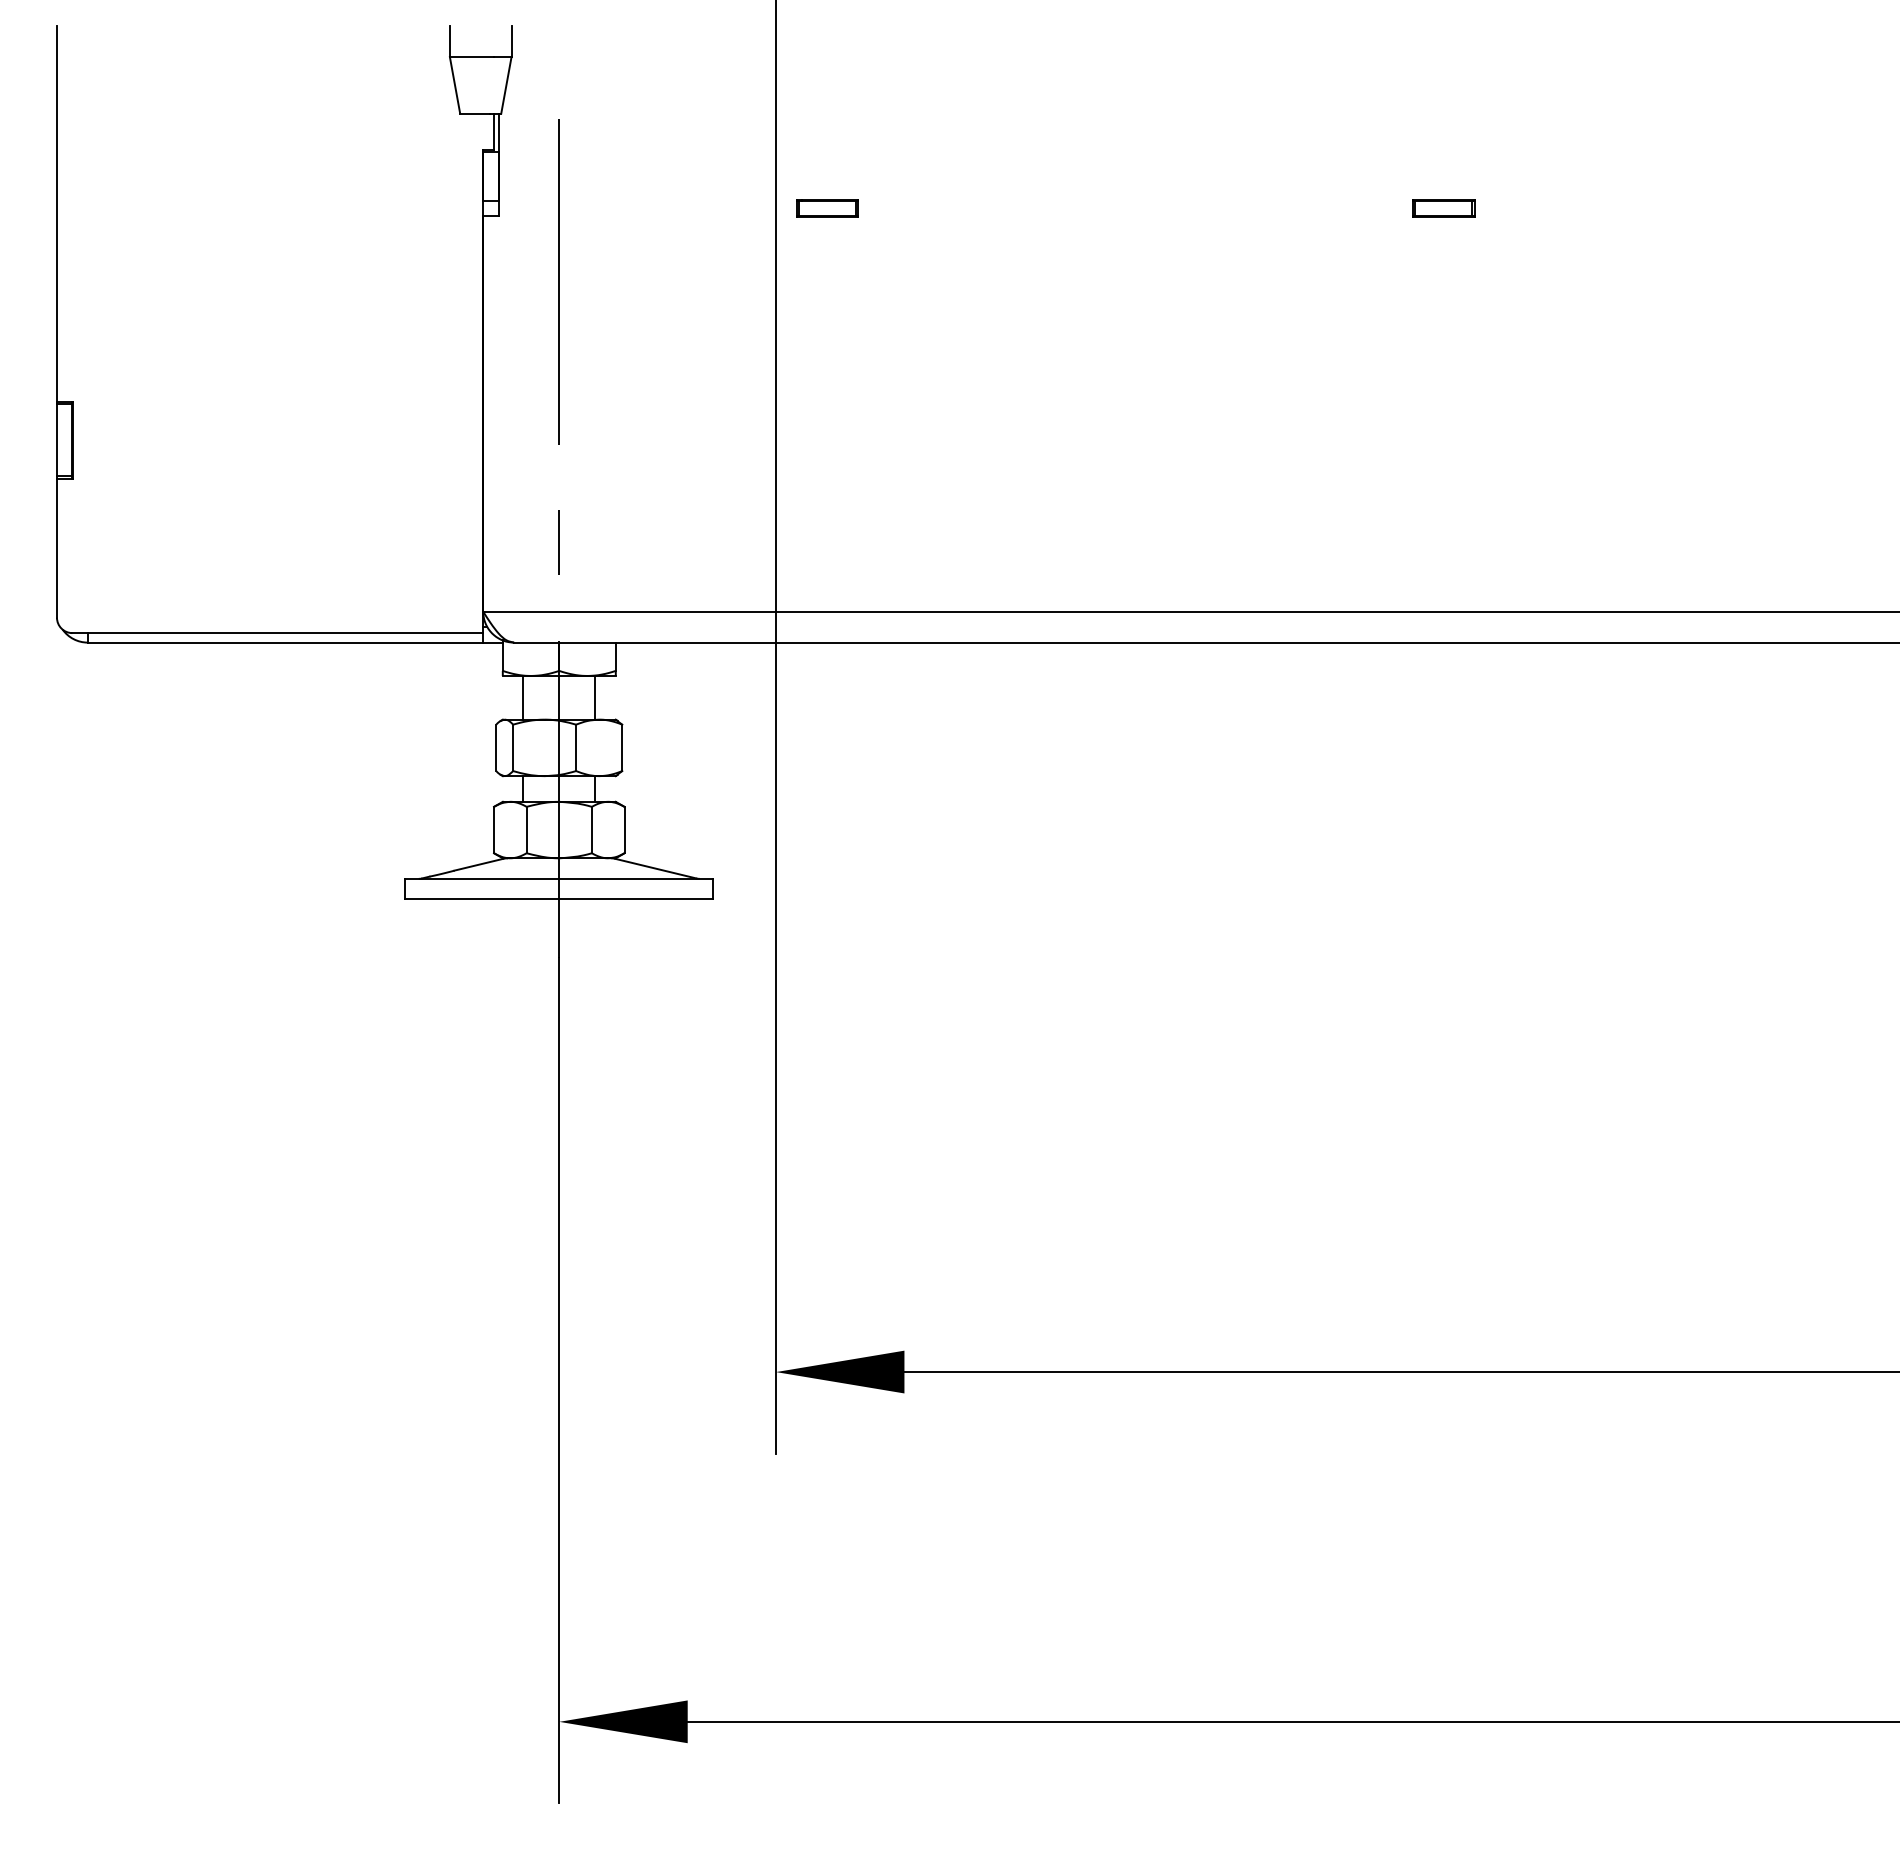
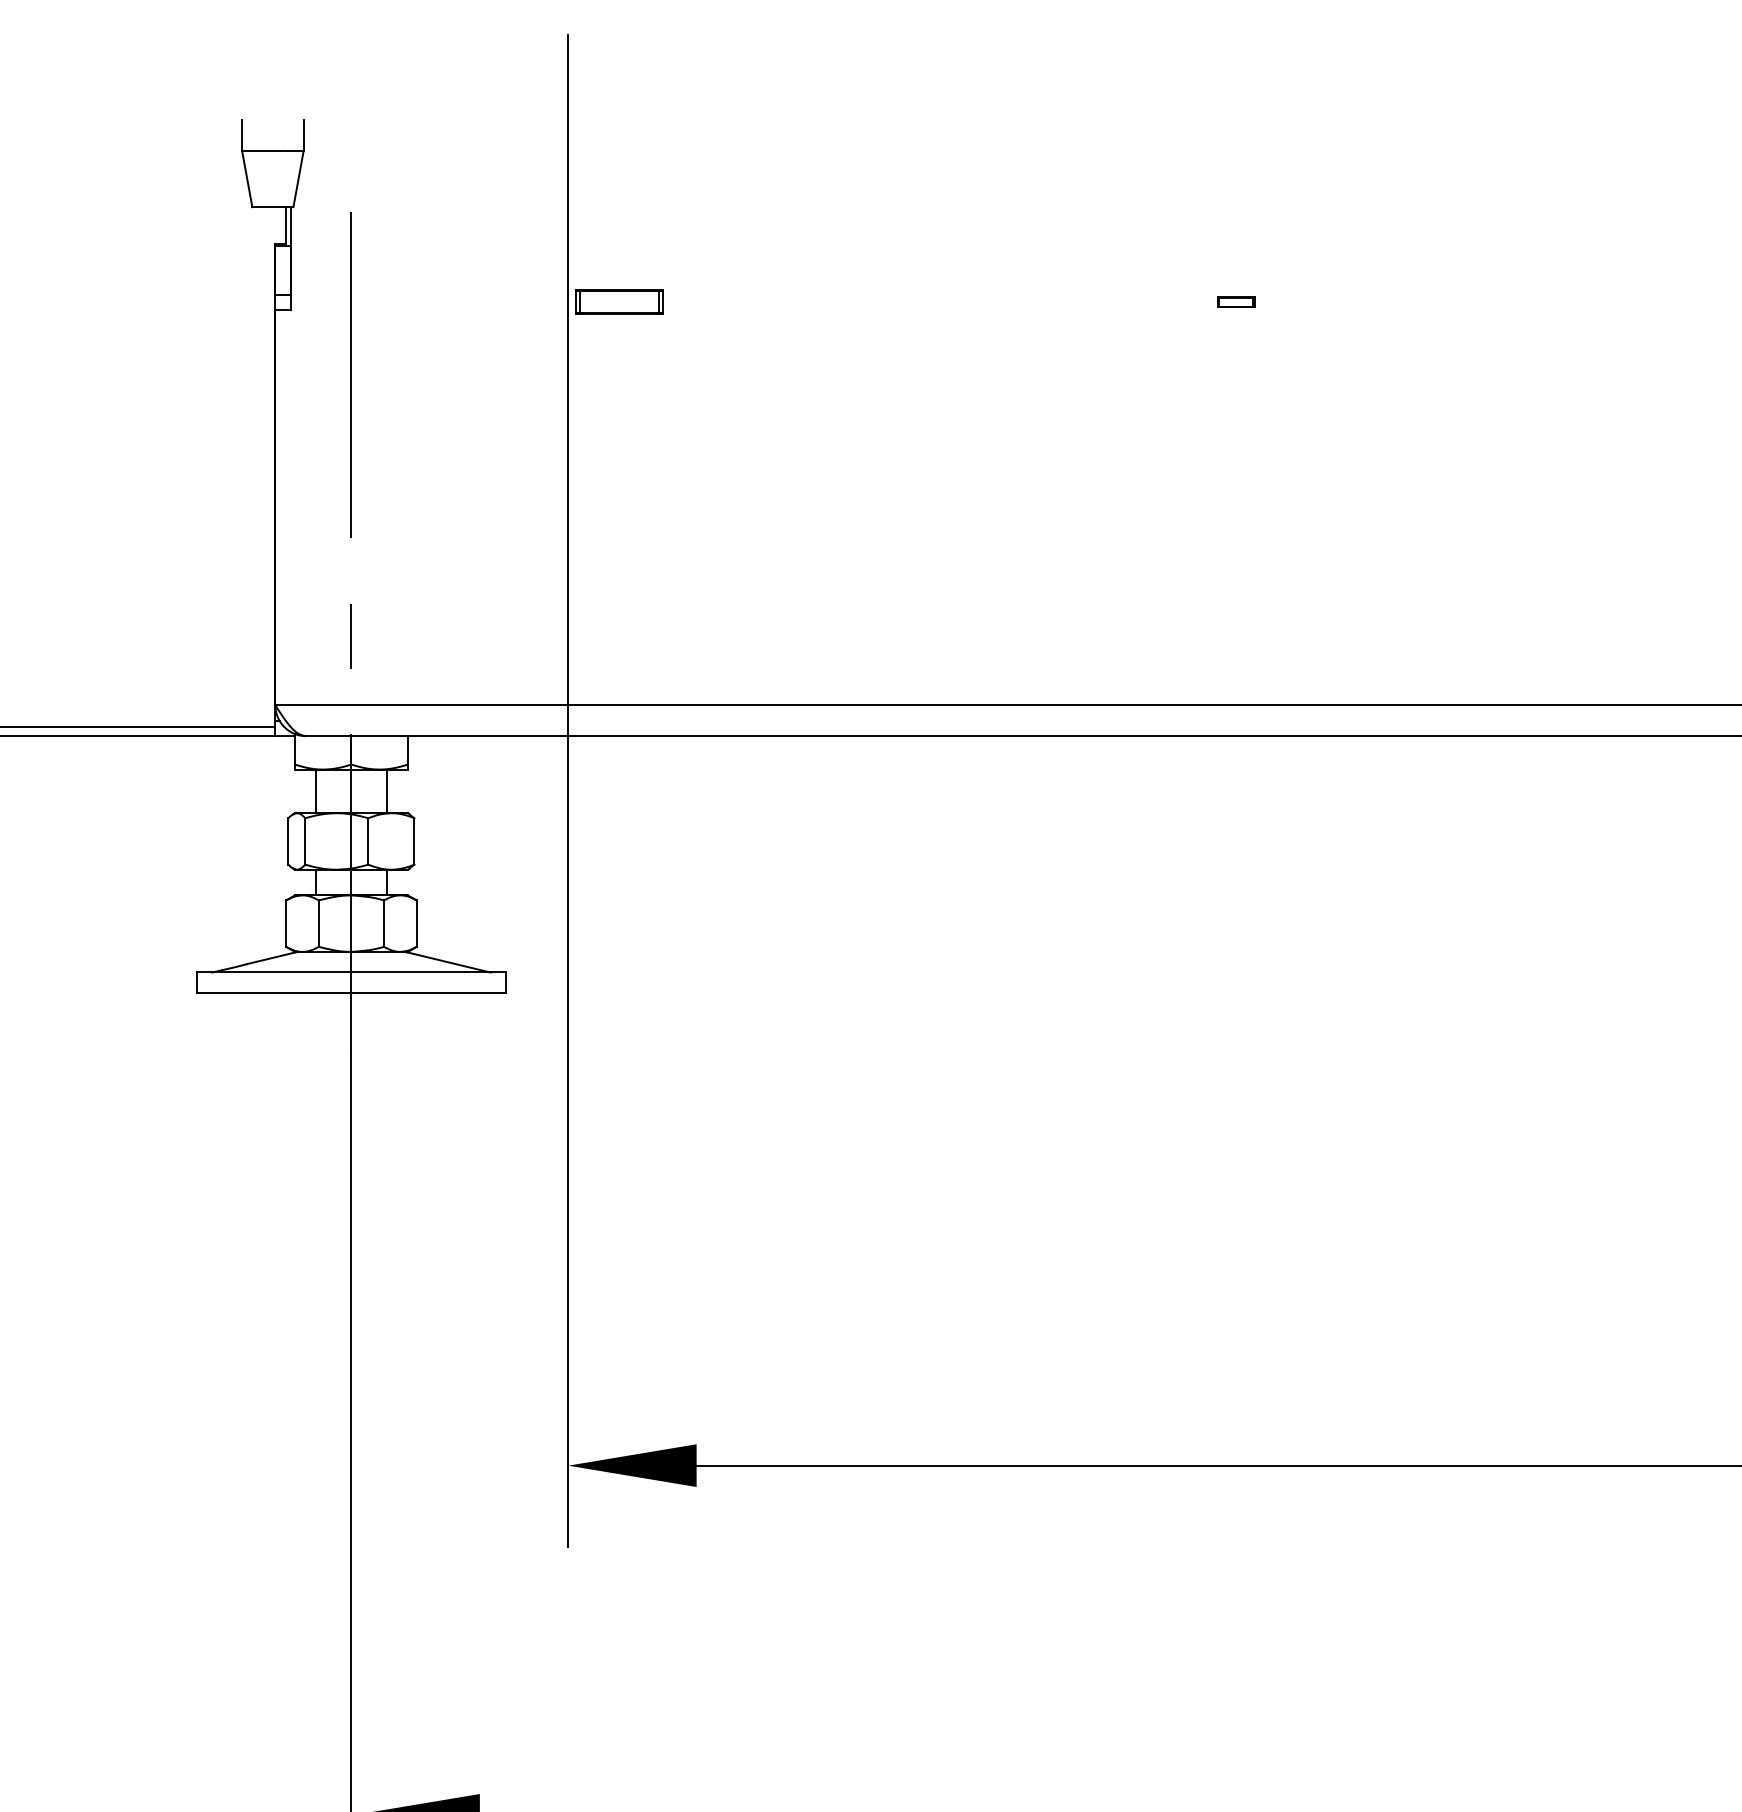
part: (827, 208) -> (619, 302), size x1.4
part: (1443, 208) -> (1235, 302), size x0.6

